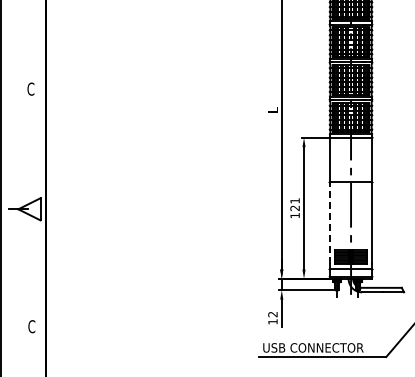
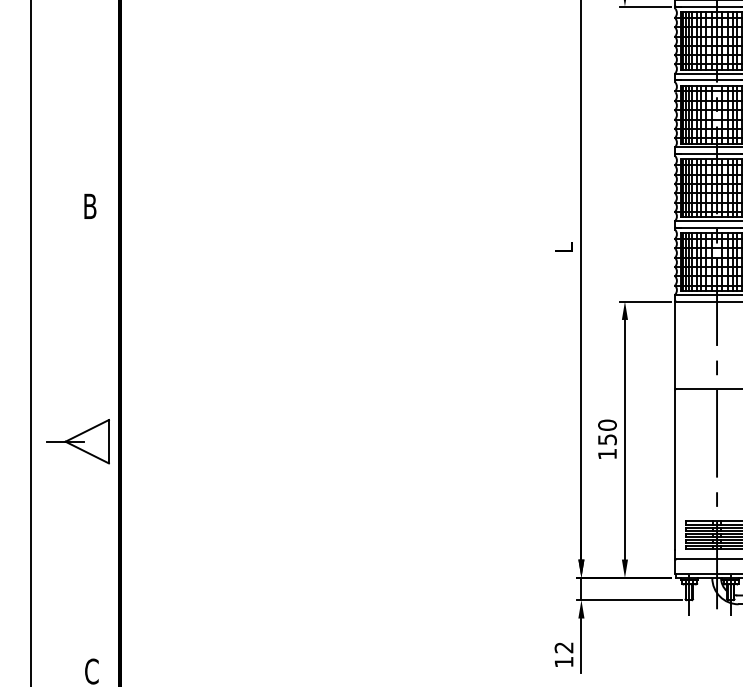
text: (30, 88) -> (89, 205), C -> B
text: (294, 204) -> (606, 432), 121 -> 150
line: (329, 223) -> (674, 469), dashed -> solid

